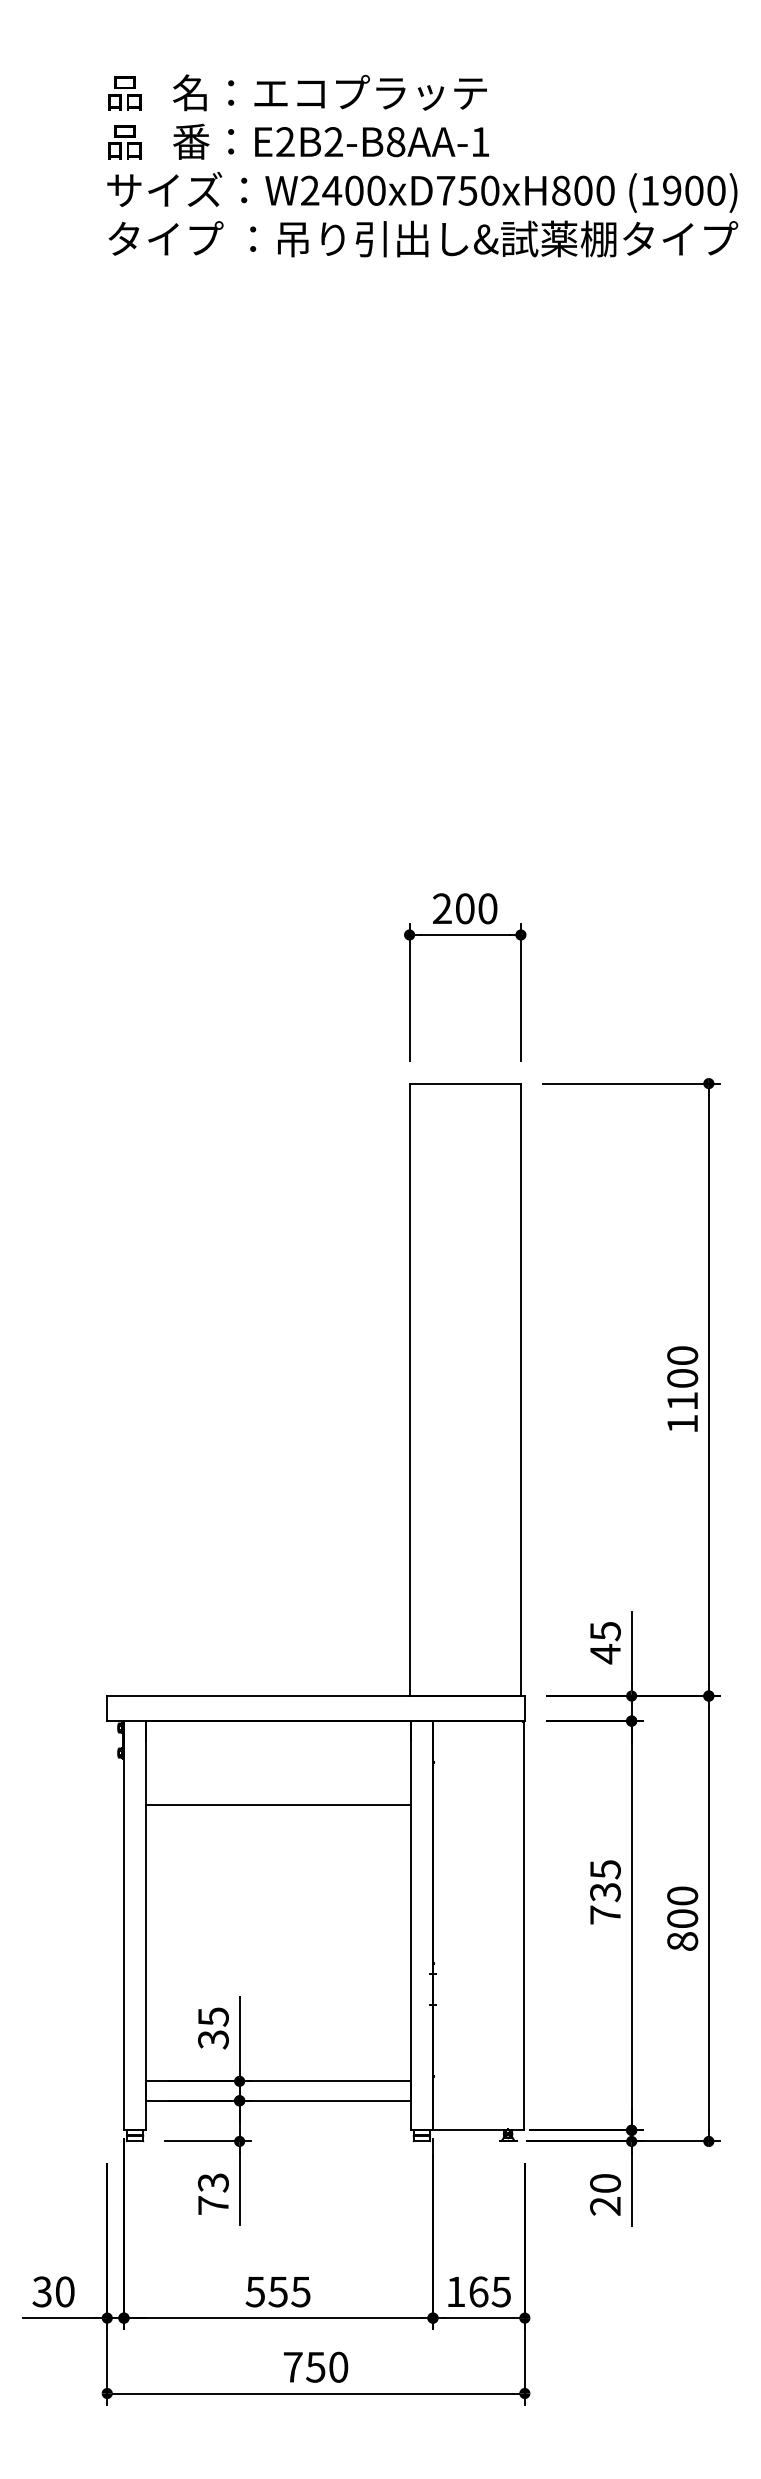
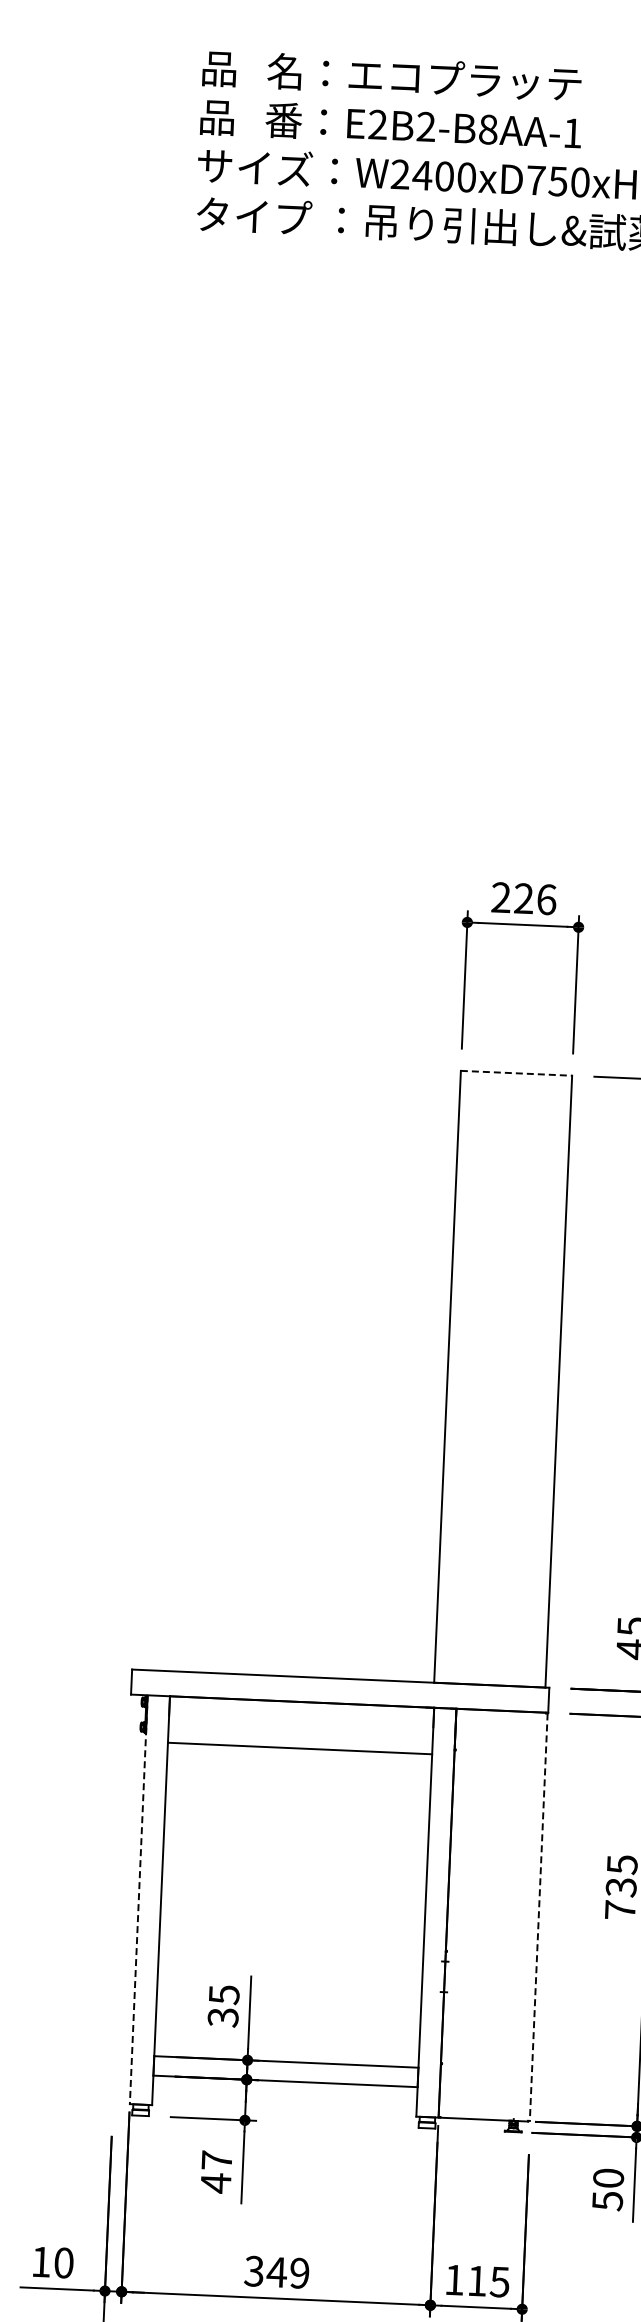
text: (476, 908) -> (535, 898), 200 -> 226
line: (465, 1083) -> (516, 1073), solid -> dashed
line: (278, 1804) -> (300, 1748), moved
line: (123, 1925) -> (138, 1899), solid -> dashed
line: (524, 1925) -> (538, 1917), solid -> dashed
text: (213, 2194) -> (216, 2172), 73 -> 47
text: (605, 2206) -> (607, 2201), 20 -> 50
text: (41, 2291) -> (40, 2261), 30 -> 10
text: (278, 2291) -> (277, 2271), 555 -> 349
text: (478, 2291) -> (477, 2280), 165 -> 115

